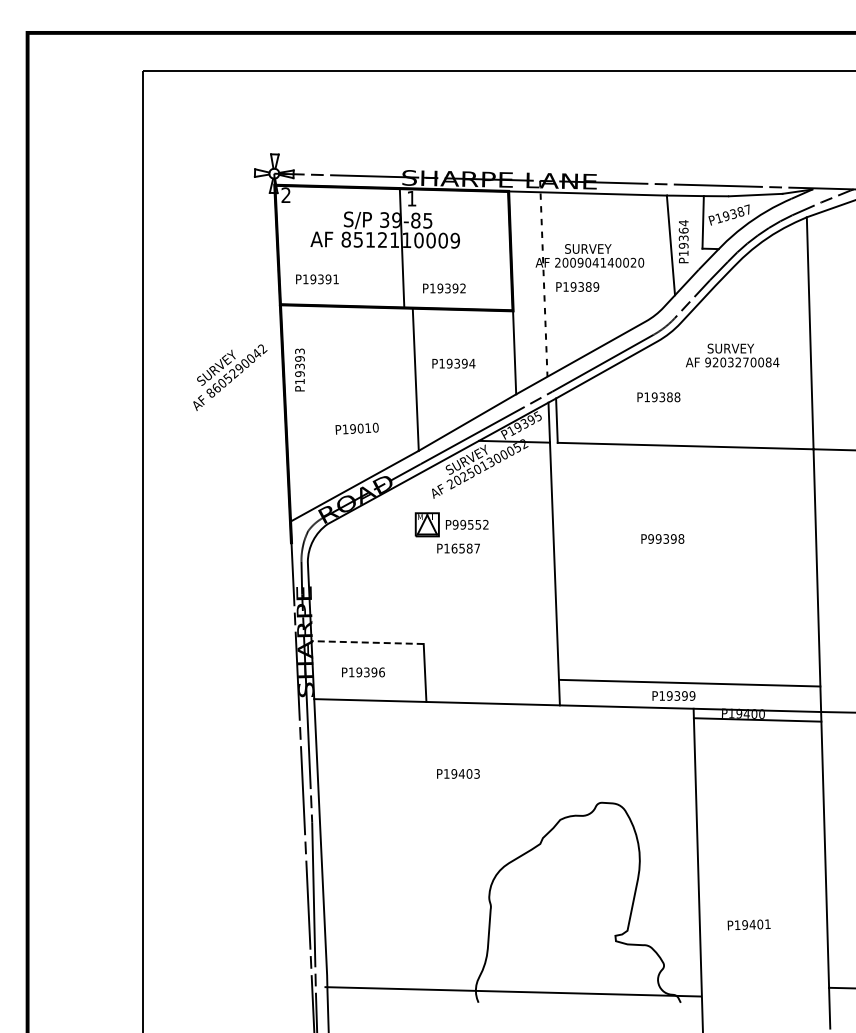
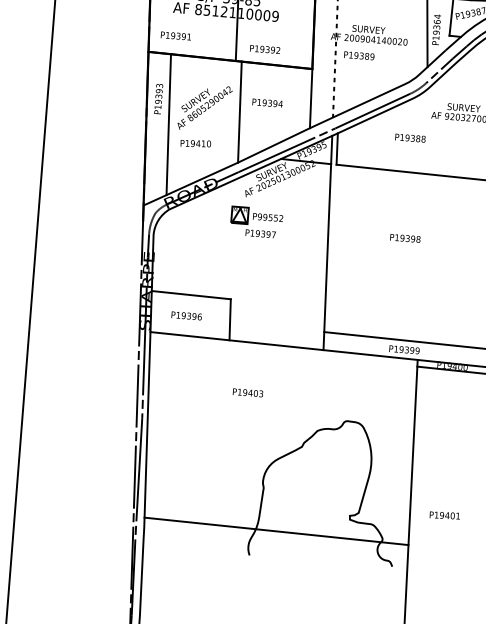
text: (230, 377) -> (205, 108), moved
line: (316, 404) -> (168, 124), added
text: (360, 428) -> (198, 143), P19010 -> P19410
text: (650, 538) -> (396, 237), P99398 -> P19398
text: (461, 548) -> (262, 233), P16587 -> P19397
line: (367, 642) -> (191, 295), dashed -> solid
line: (512, 991) -> (276, 531), moved

